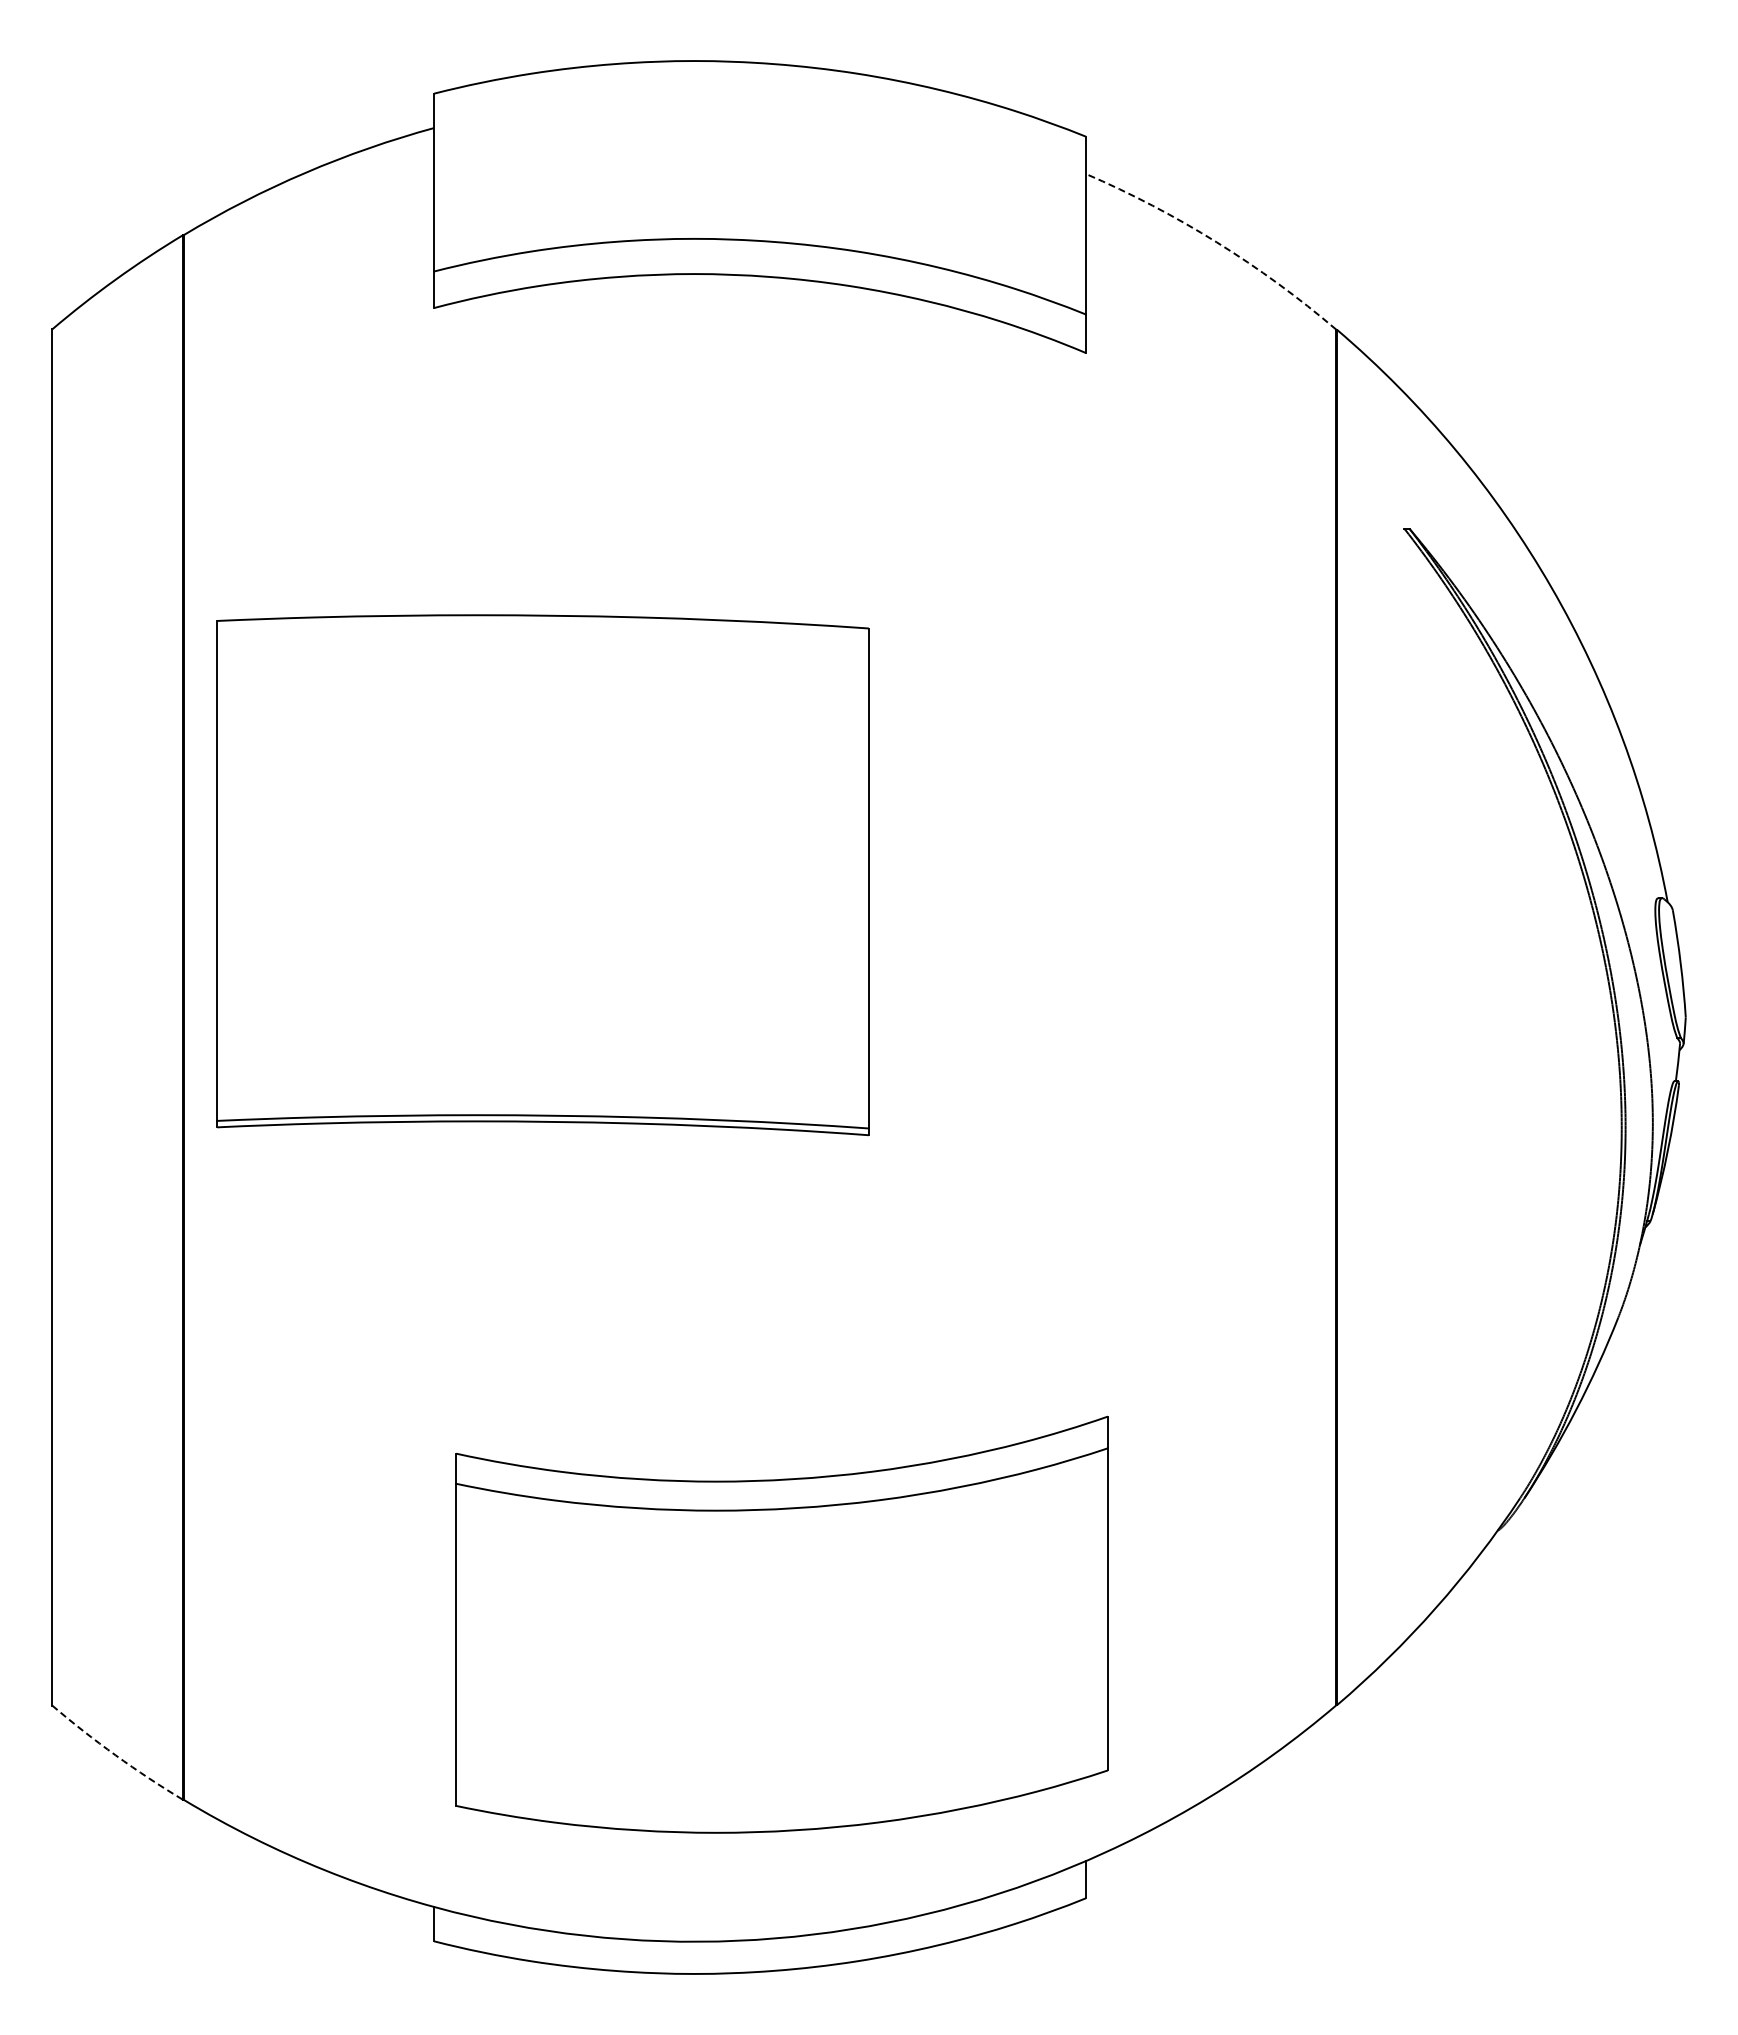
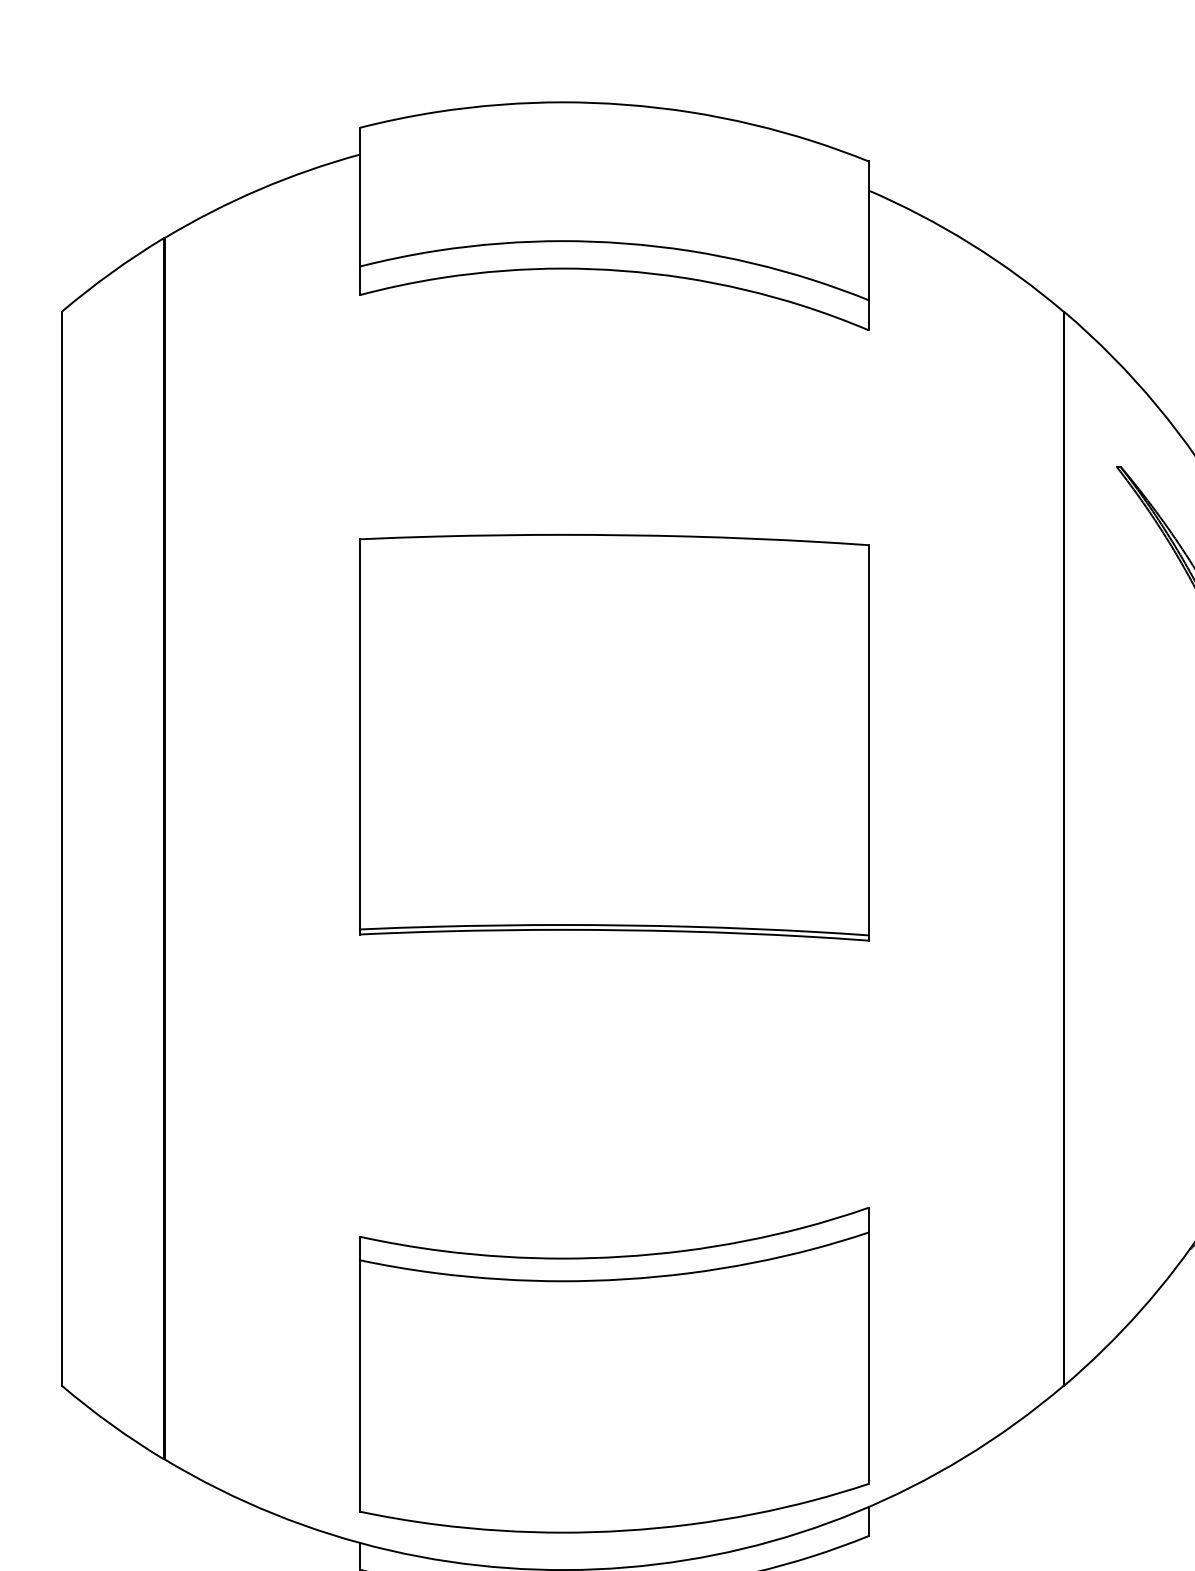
arc: (1216, 242) -> (970, 243), dashed -> solid
part: (542, 875) -> (613, 737), moved
part: (781, 1624) -> (613, 1370), moved
arc: (115, 1755) -> (111, 1424), dashed -> solid

